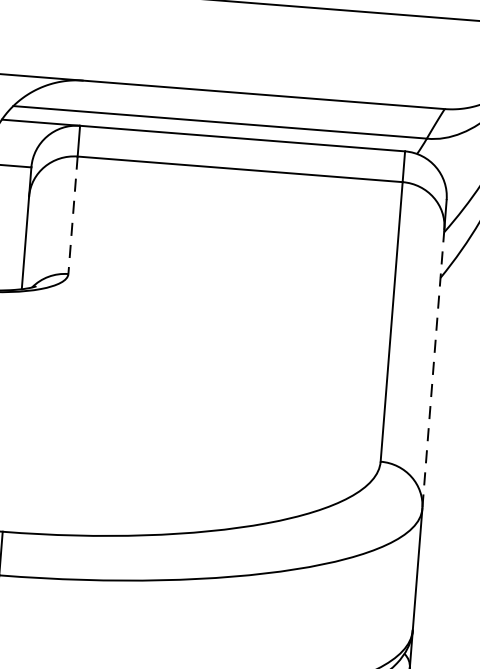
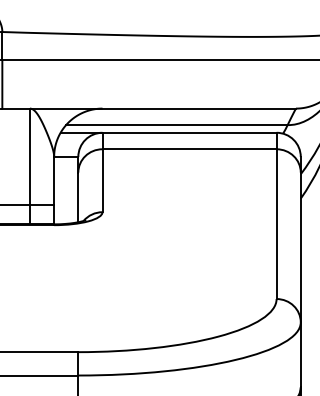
line: (72, 216) -> (102, 181), dashed -> solid
line: (432, 369) -> (300, 247), dashed -> solid

